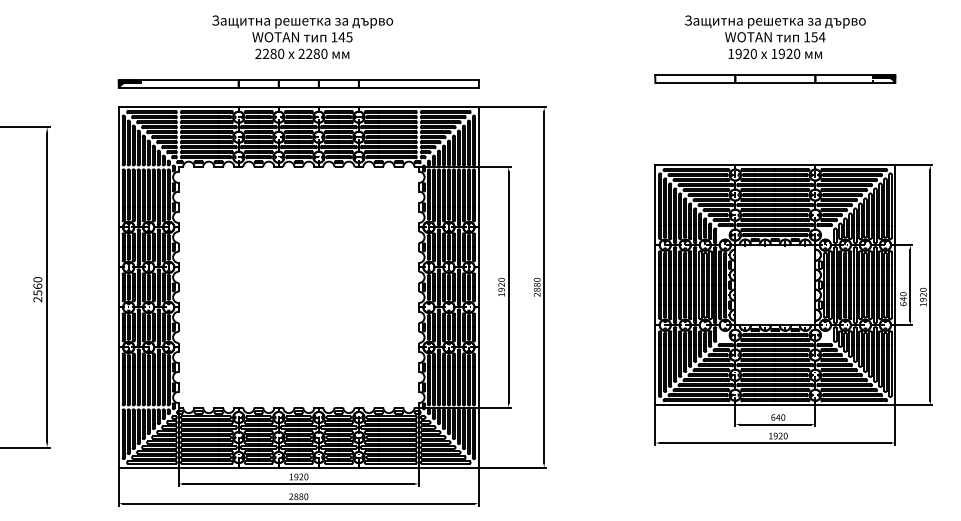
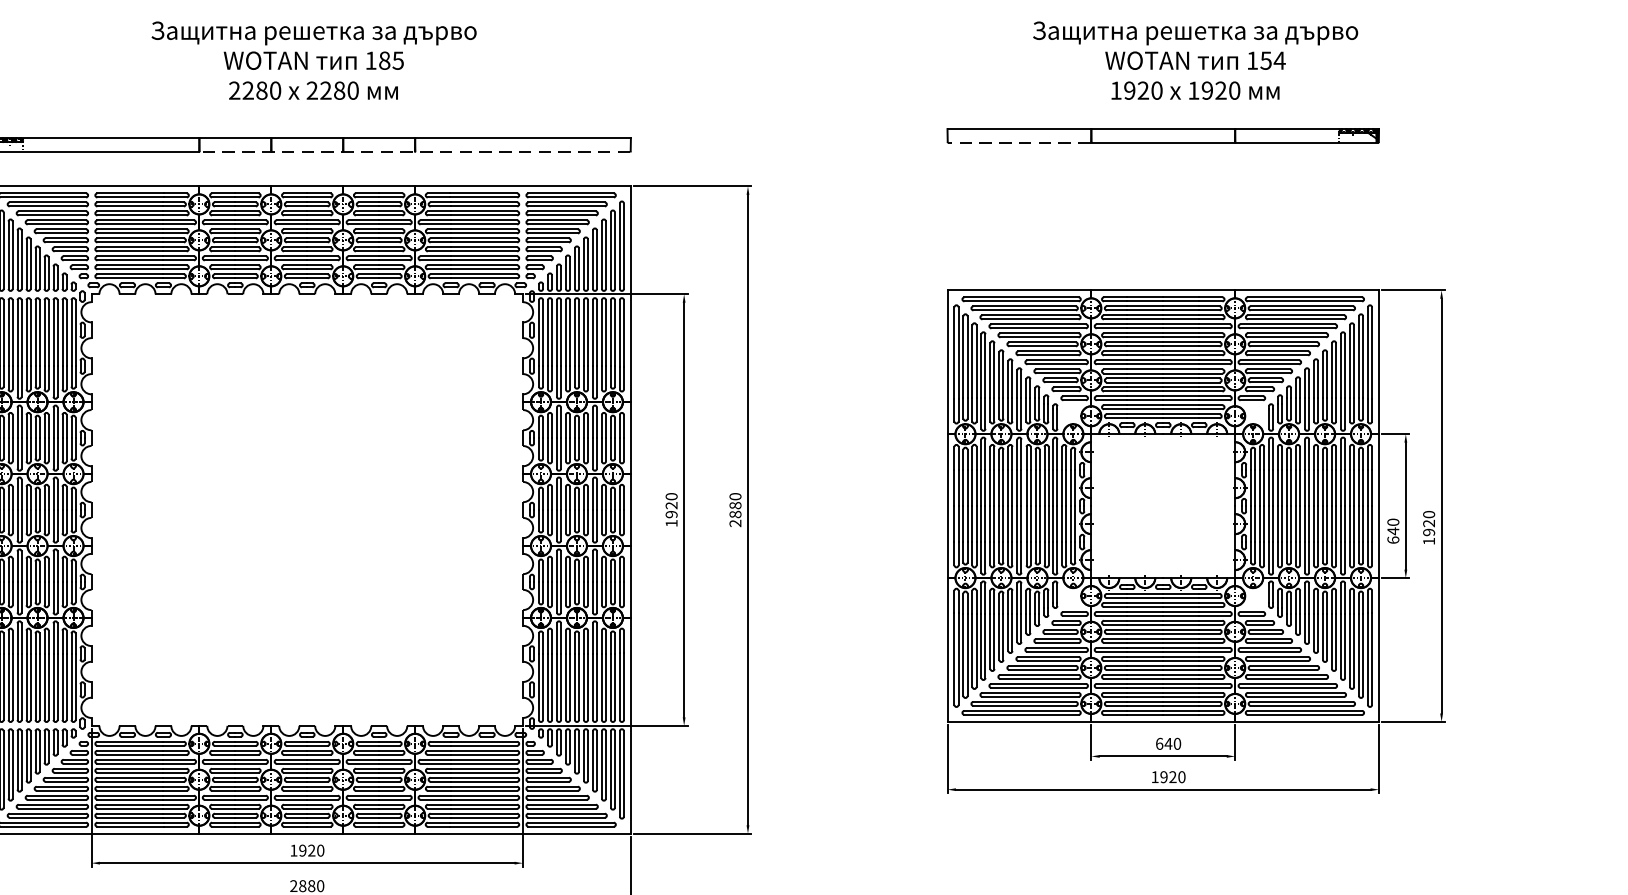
text: (341, 37) -> (383, 61), 145 -> 185
text: (775, 37) -> (1195, 61), moved
line: (695, 82) -> (1019, 141), solid -> dashed
line: (358, 87) -> (414, 150), solid -> dashed

